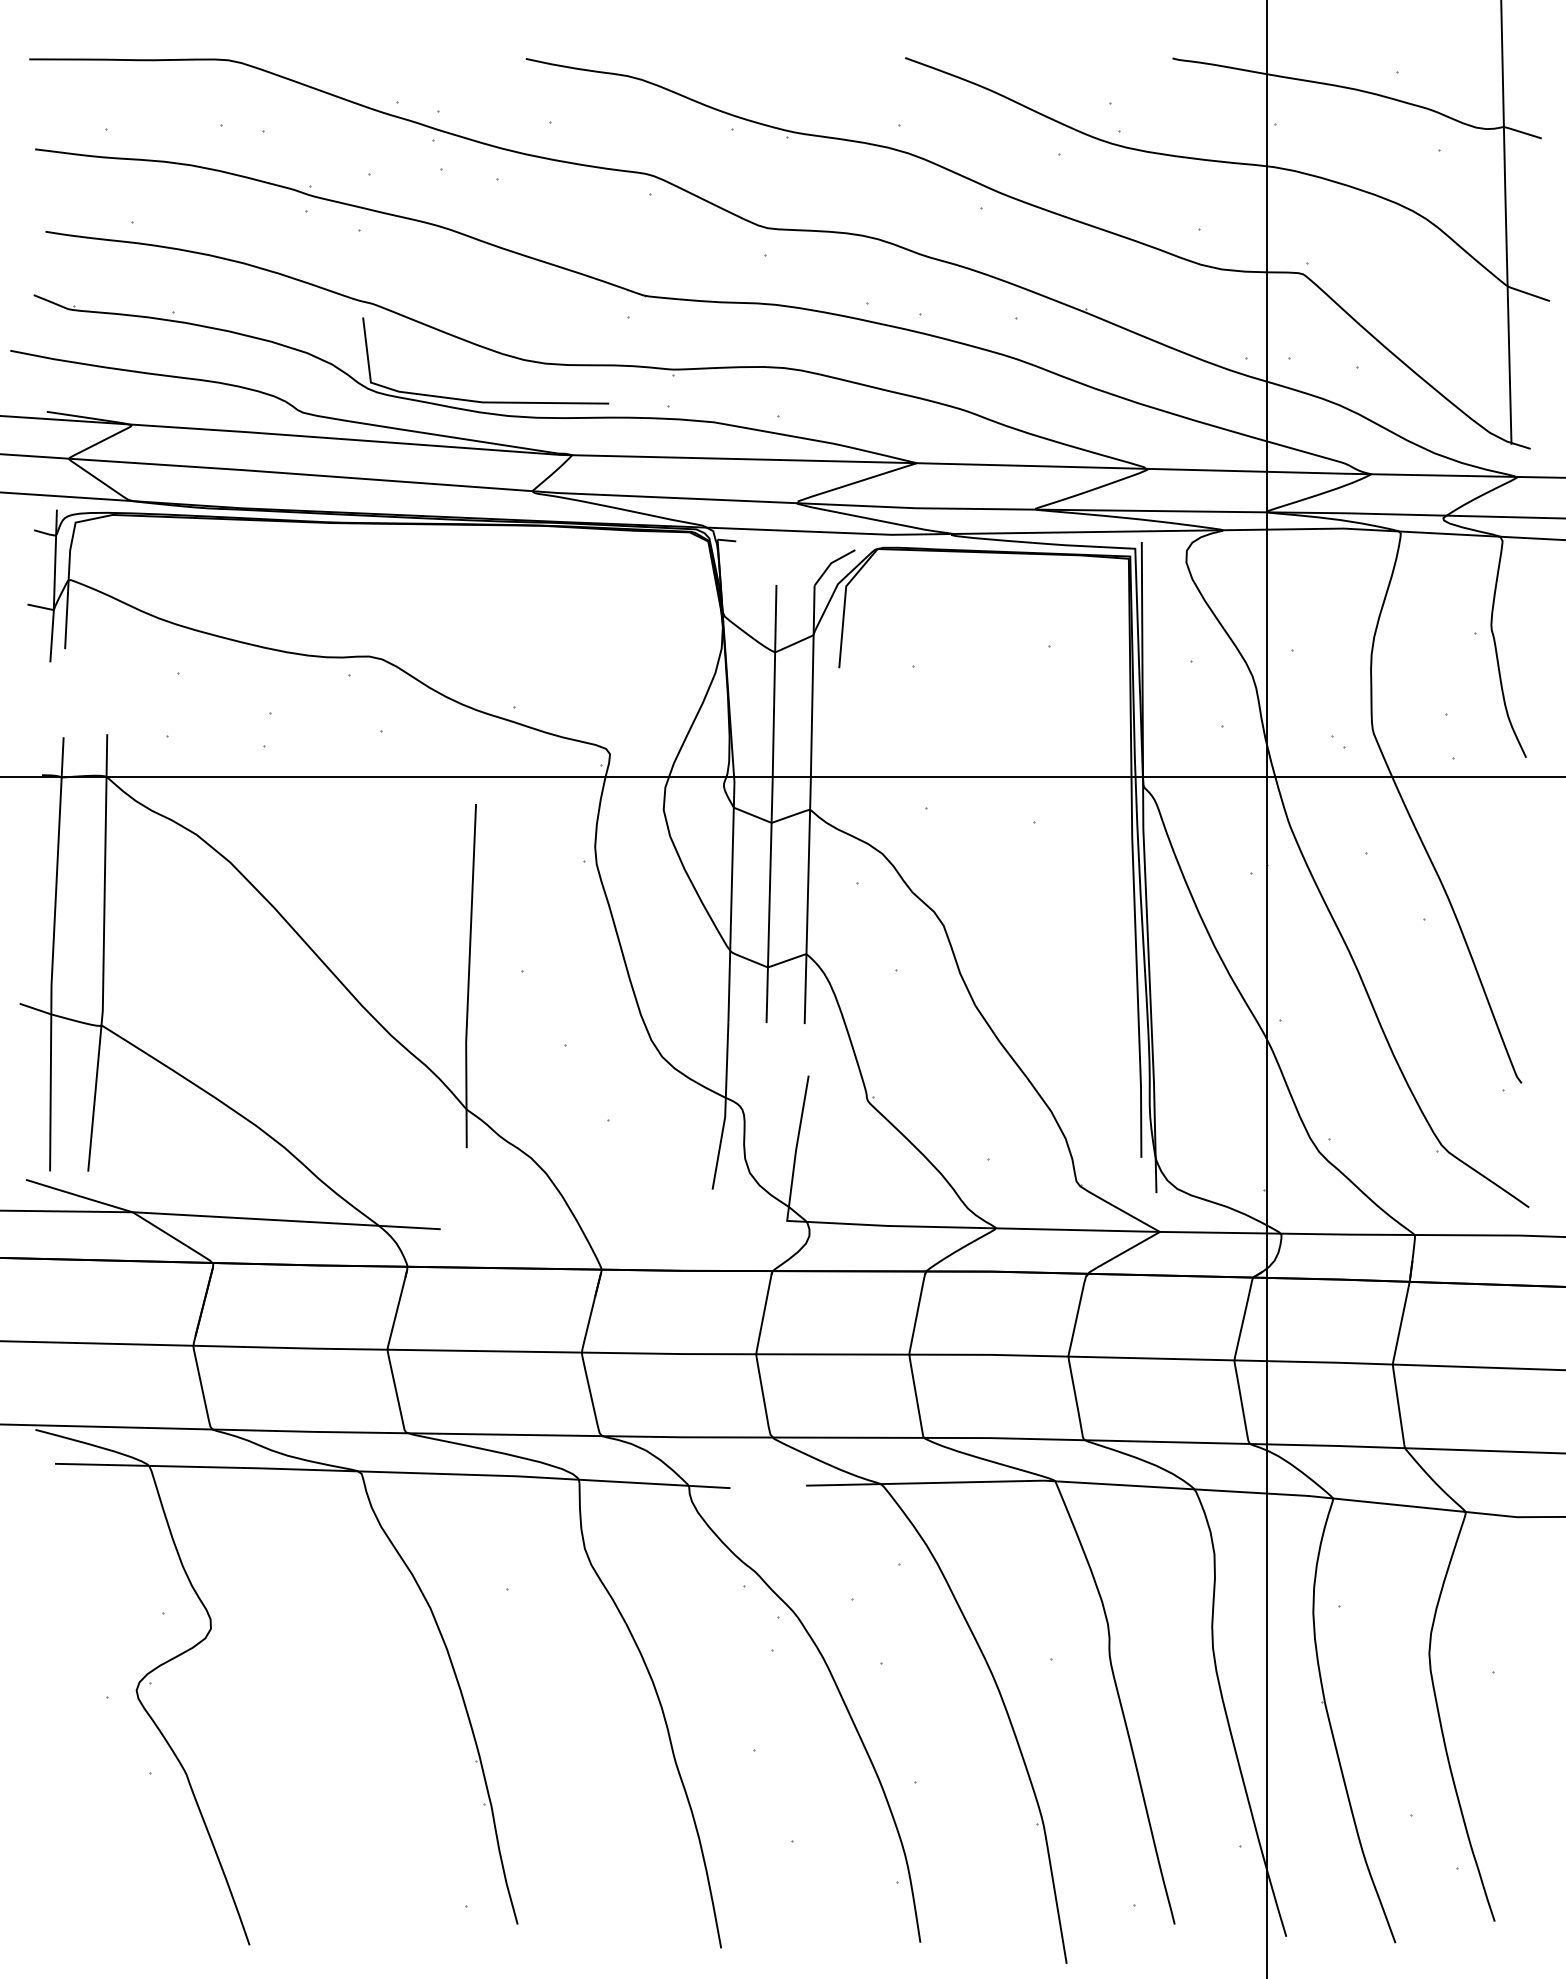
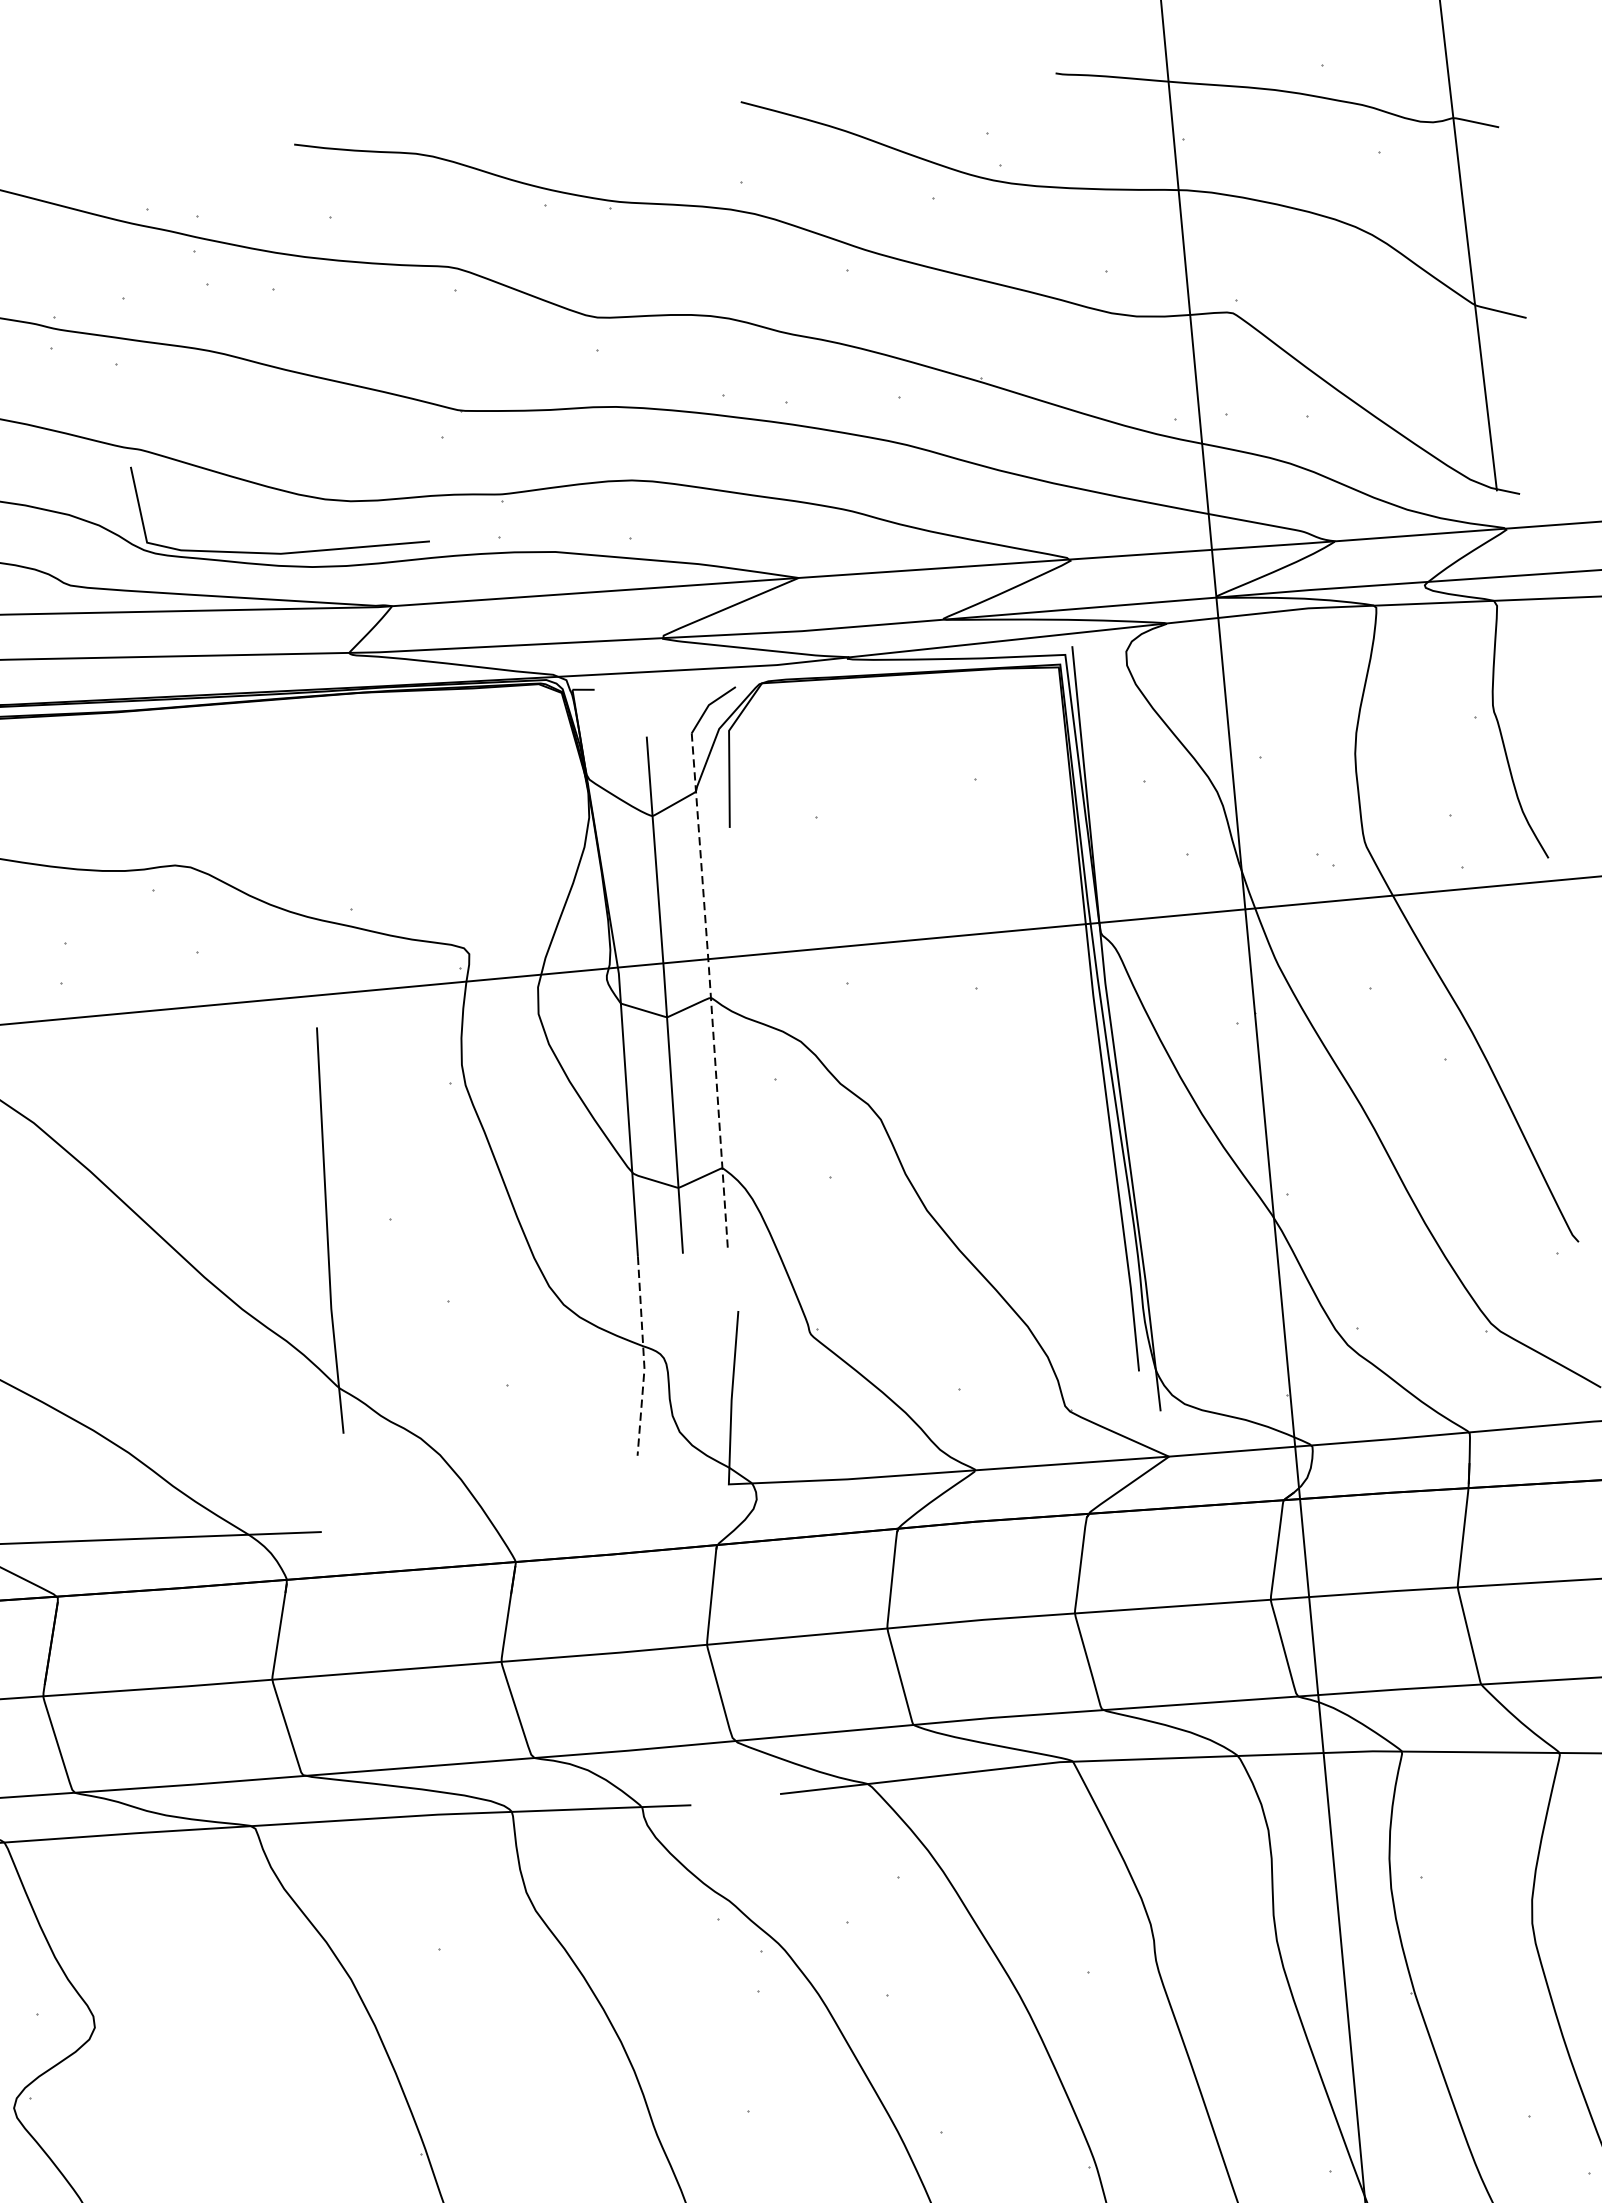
line: (810, 804) -> (710, 991), solid -> dashed
line: (725, 1107) -> (643, 1357), solid -> dashed

